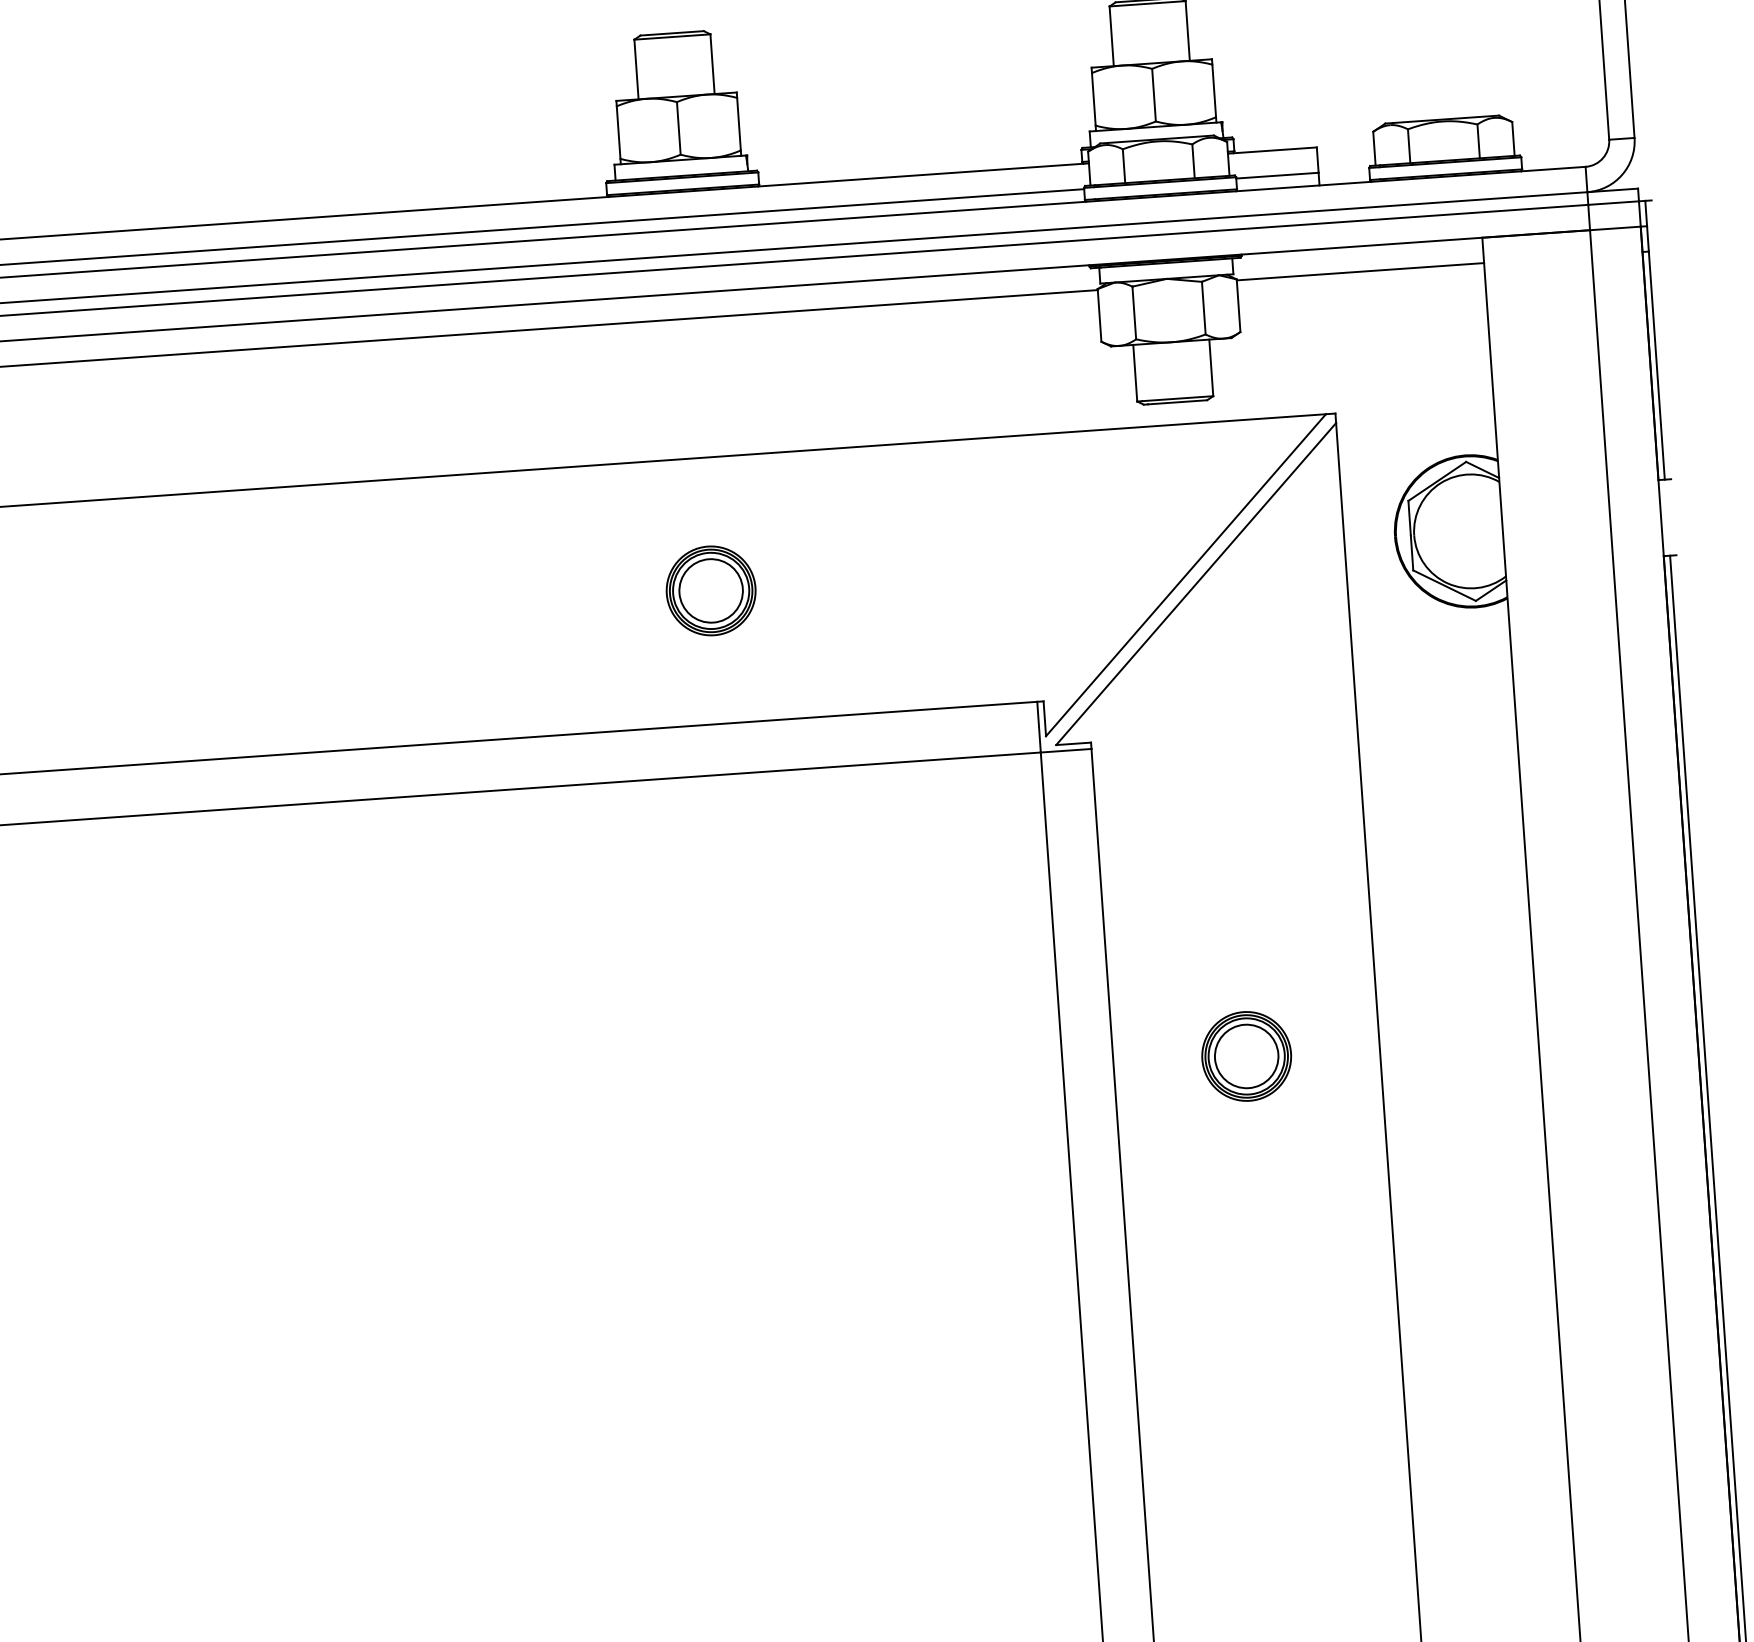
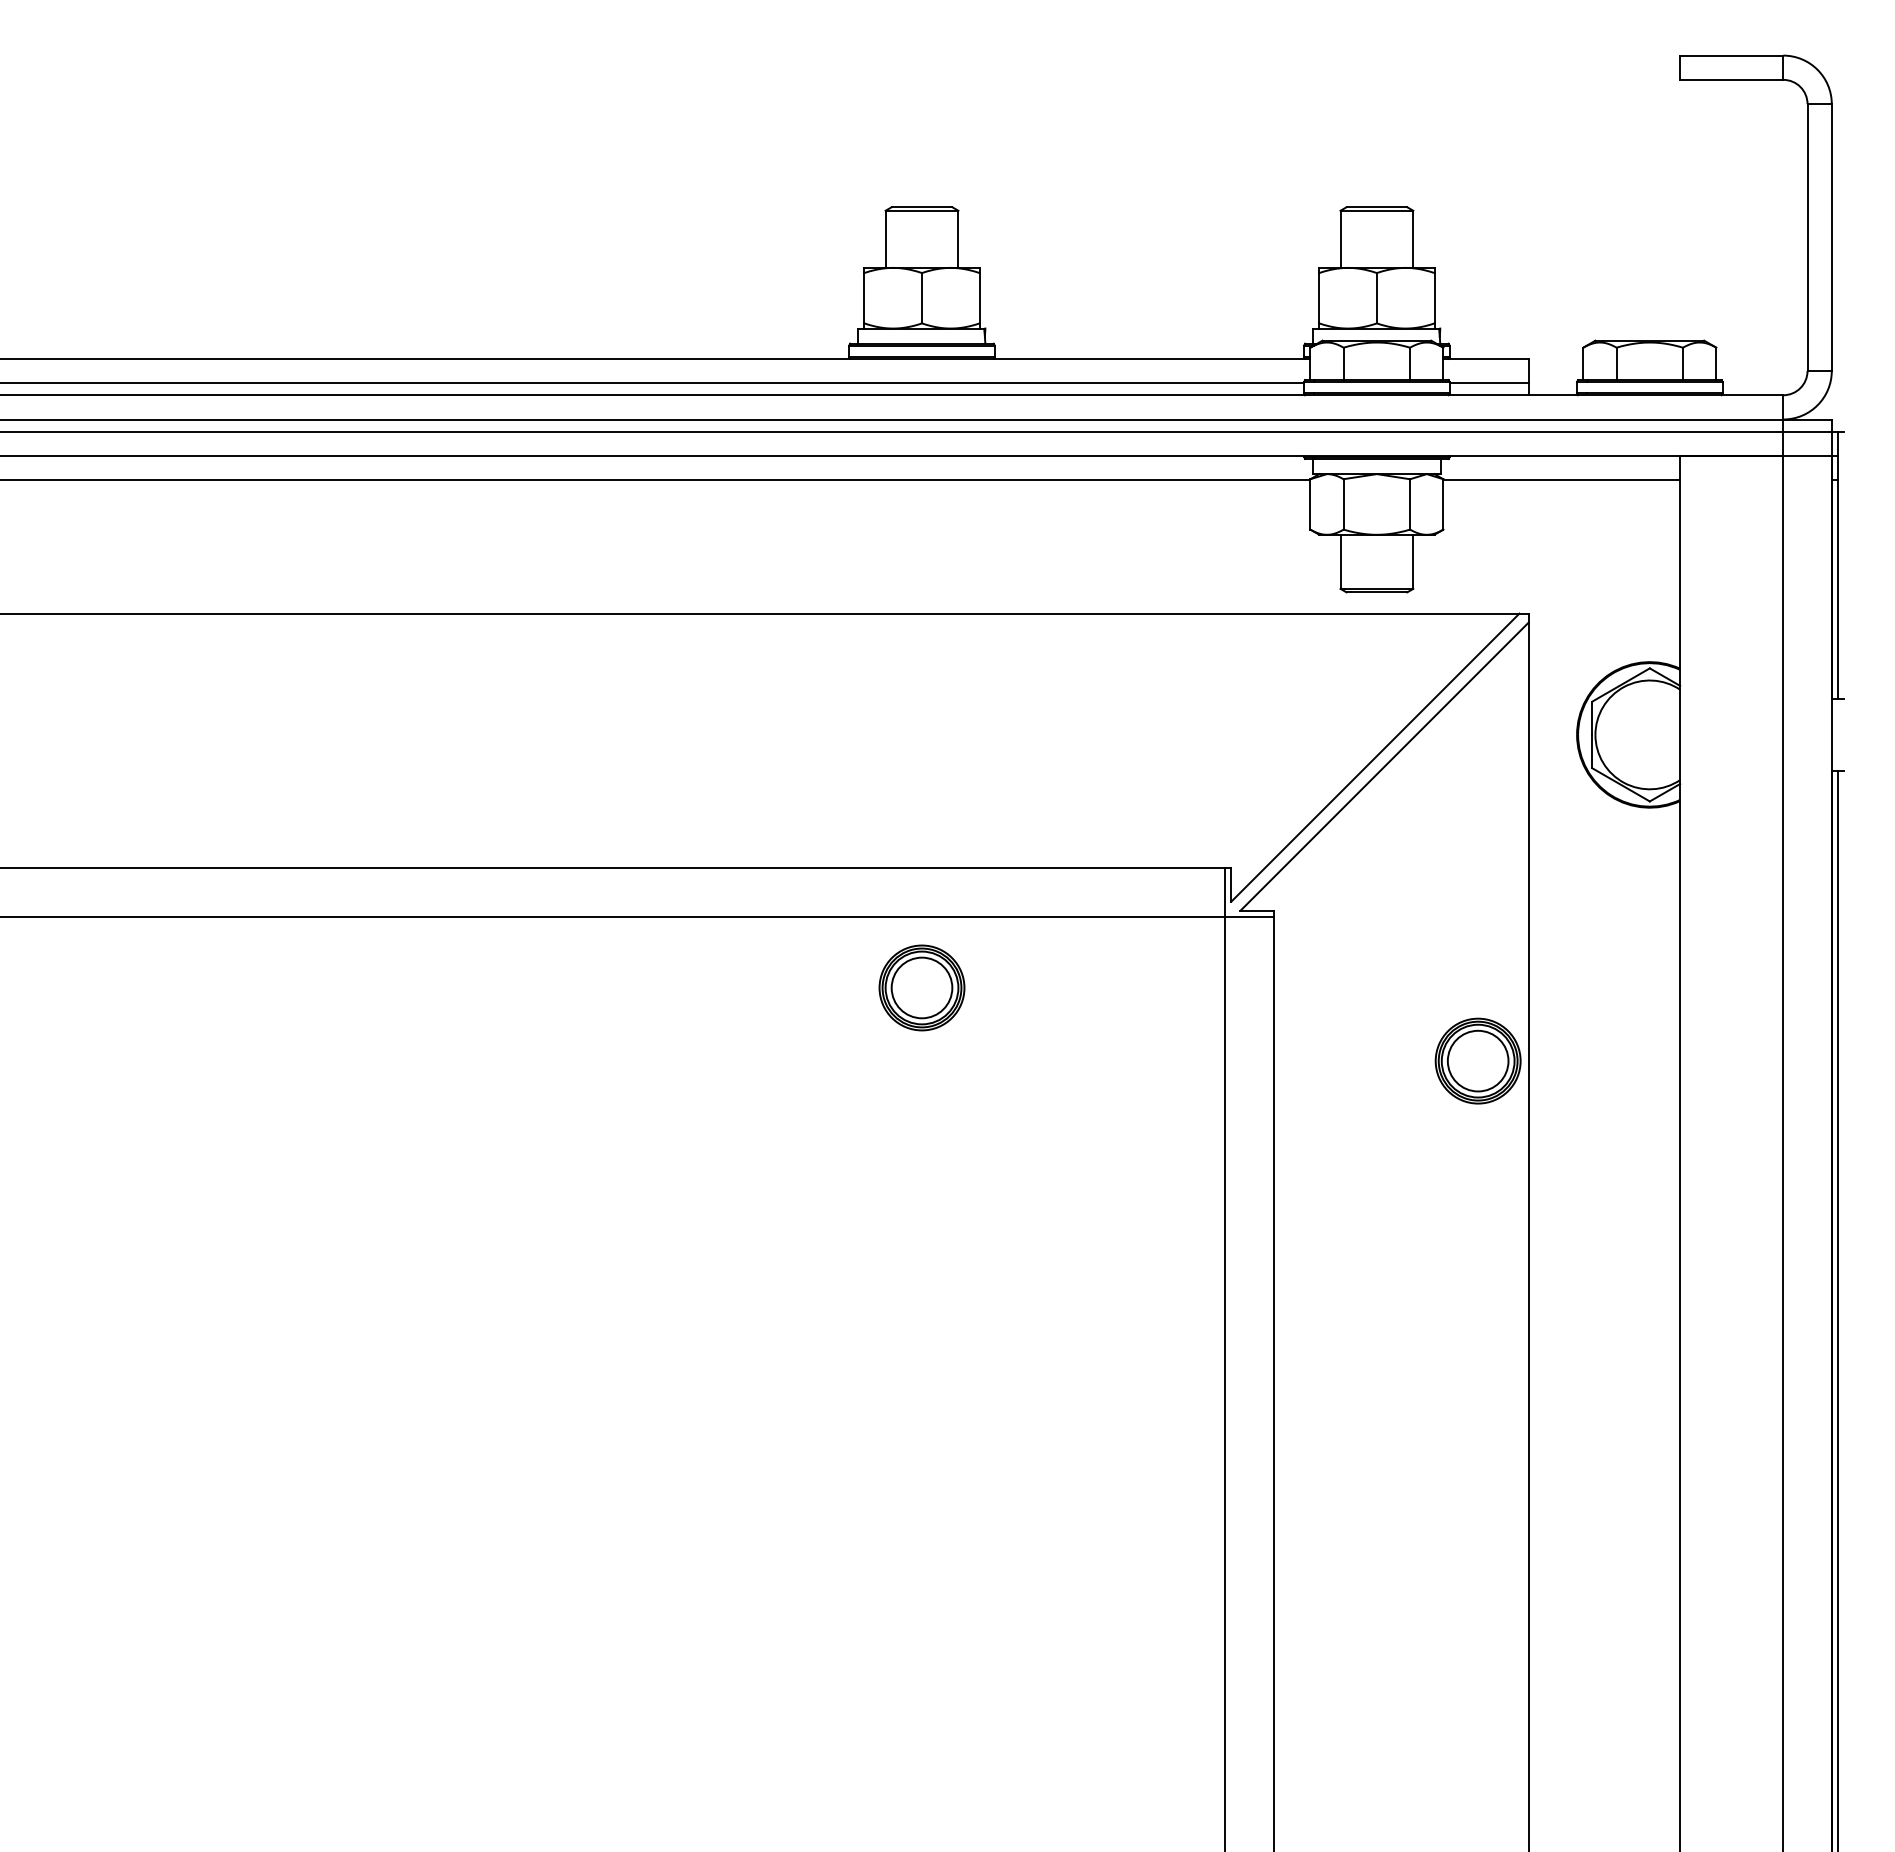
part: (710, 590) -> (921, 987), moved
part: (1245, 1055) -> (1477, 1060), moved

